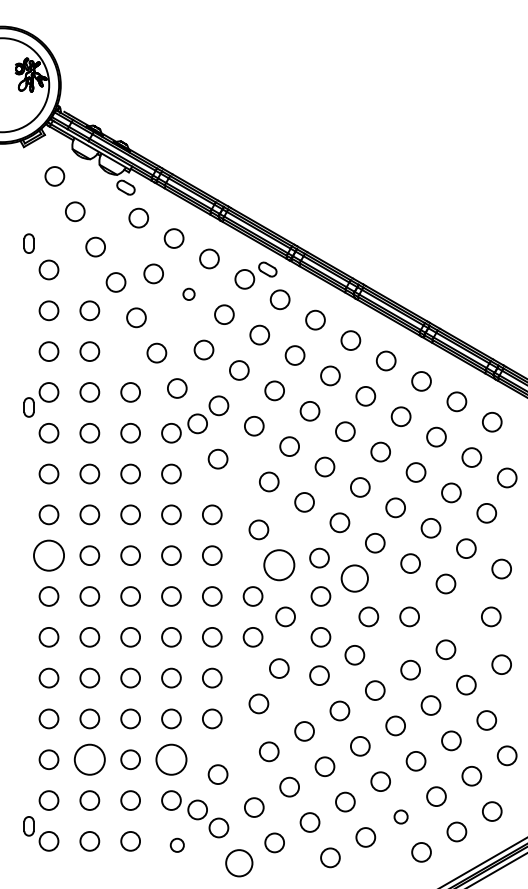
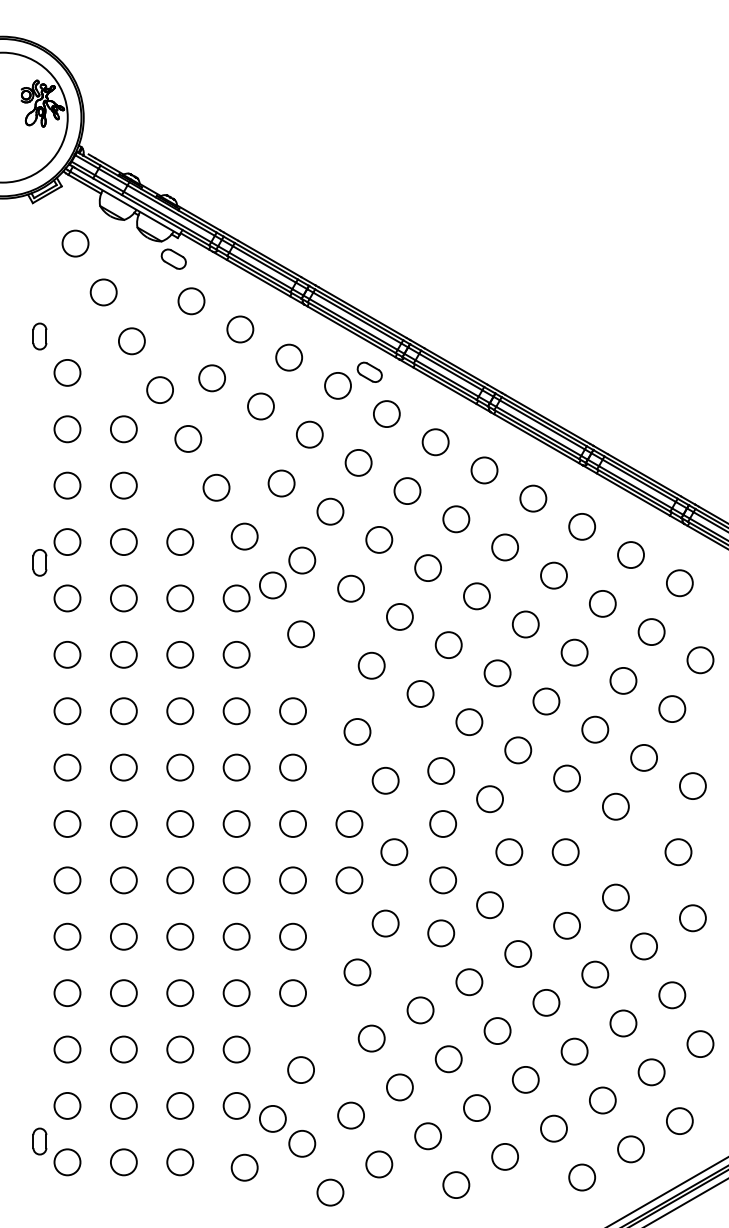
circle: (188, 294) -> (260, 406), size x1.67
circle: (48, 555) -> (66, 767), size x0.62
circle: (278, 564) -> (384, 779), size x0.62
circle: (354, 578) -> (489, 799), size x0.71
circle: (89, 759) -> (123, 1049), size x0.62
circle: (171, 759) -> (236, 1049), size x0.62
circle: (400, 816) -> (553, 1127), size x1.43
circle: (177, 845) -> (244, 1168), size x1.43
circle: (239, 863) -> (330, 1192), size x0.71

